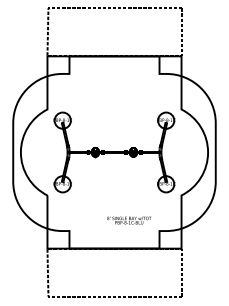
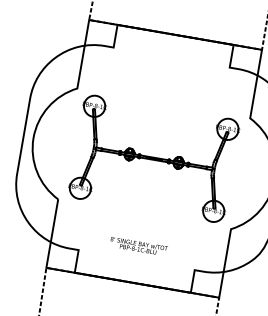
text: (128, 220) -> (137, 246), moved

